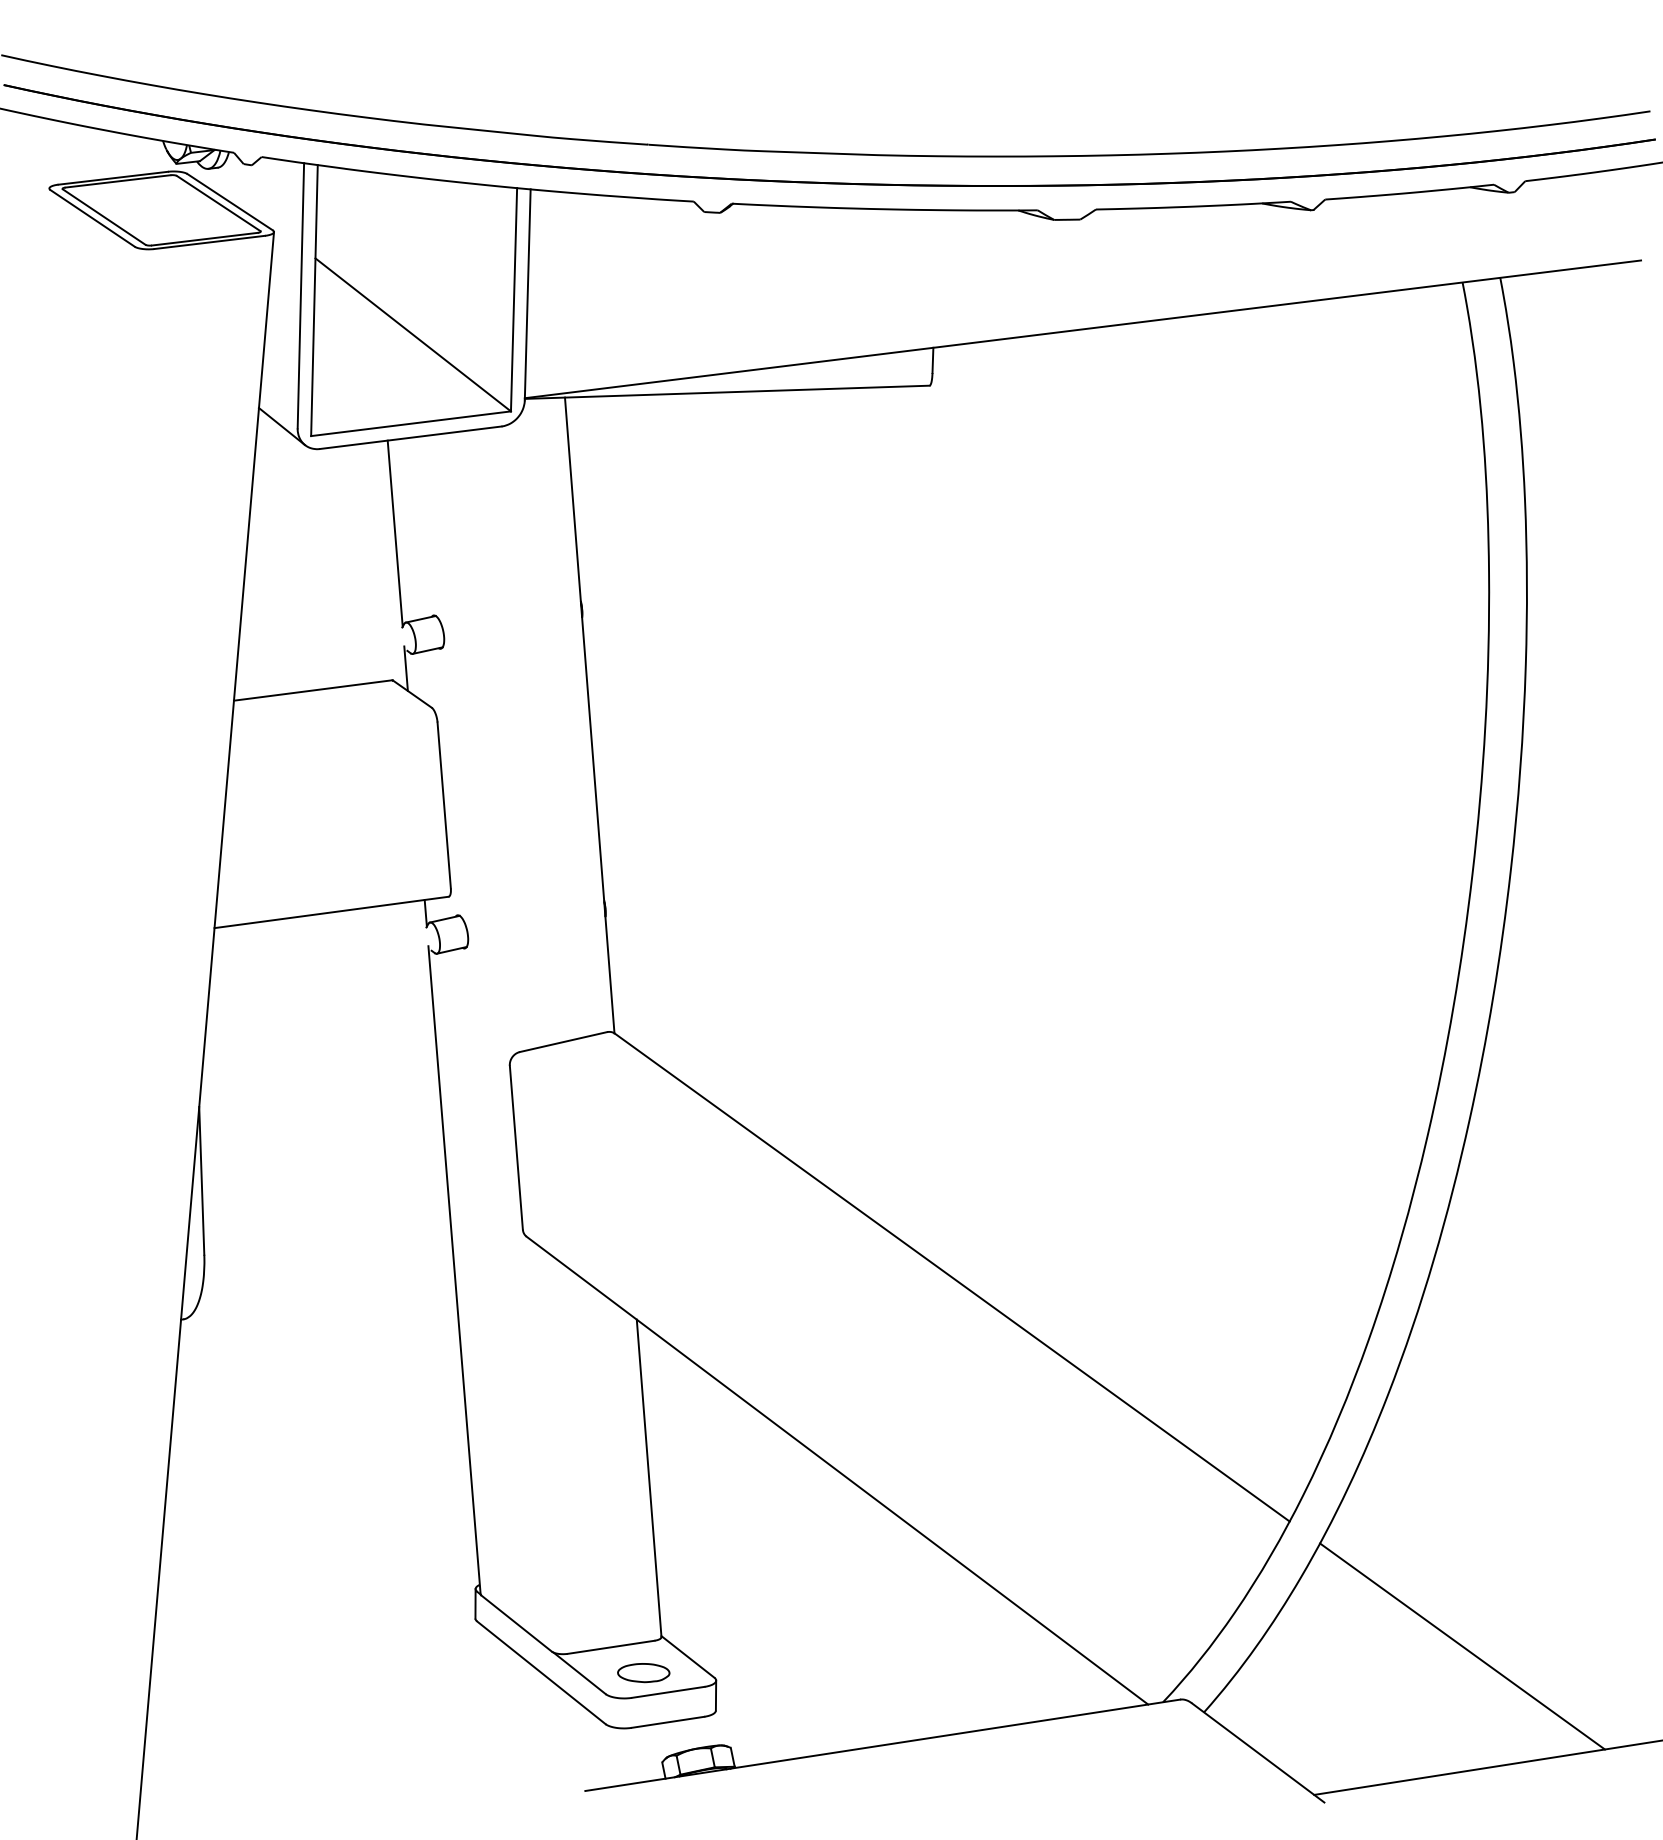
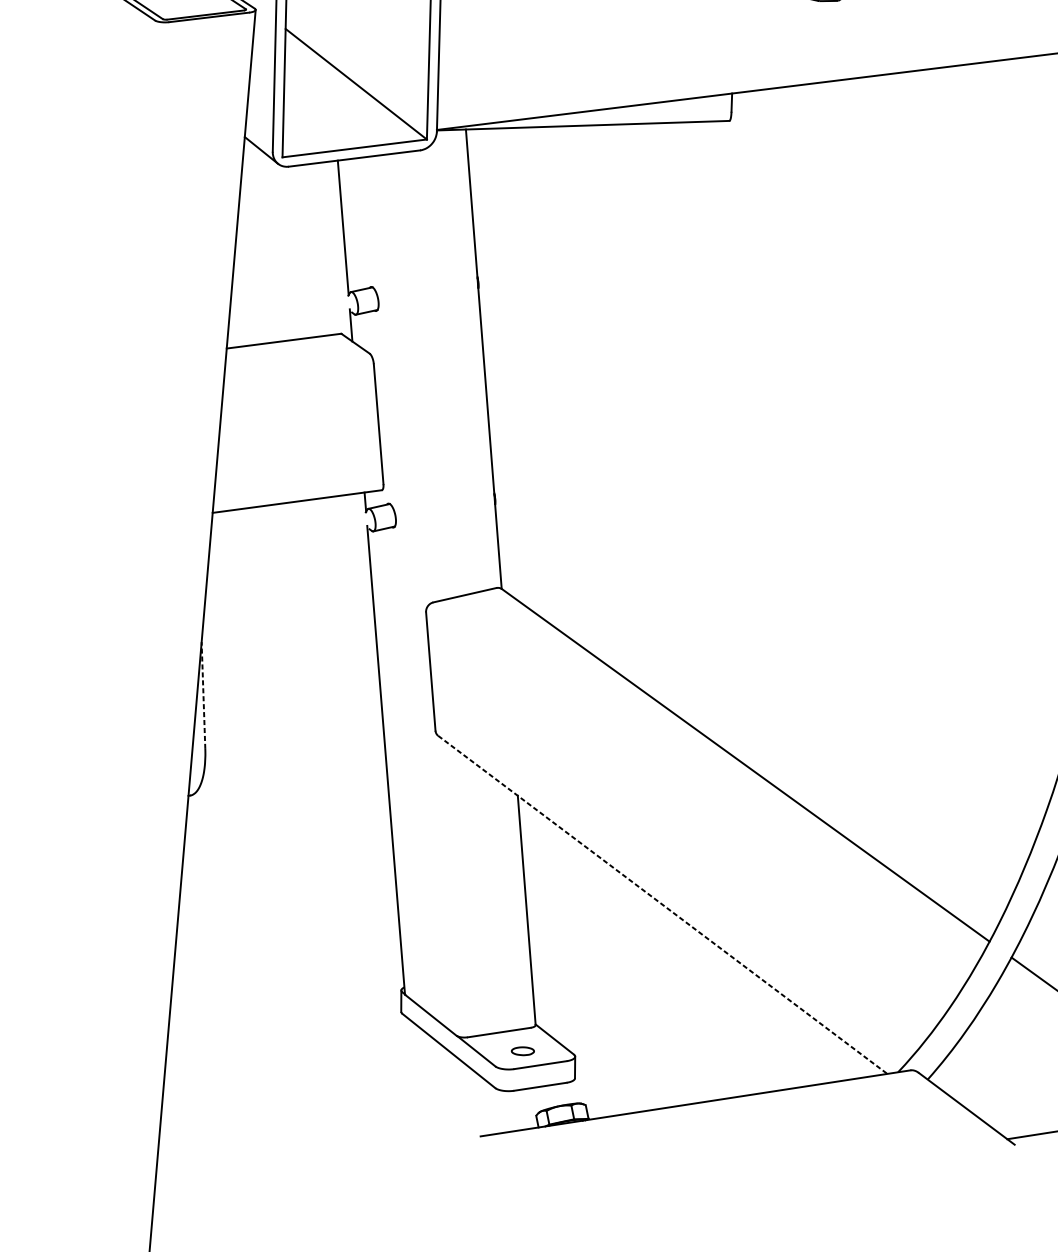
line: (201, 1180) -> (203, 695), solid -> dashed
line: (837, 1470) -> (662, 904), solid -> dashed
part: (643, 1673) -> (522, 1051), size x0.6

